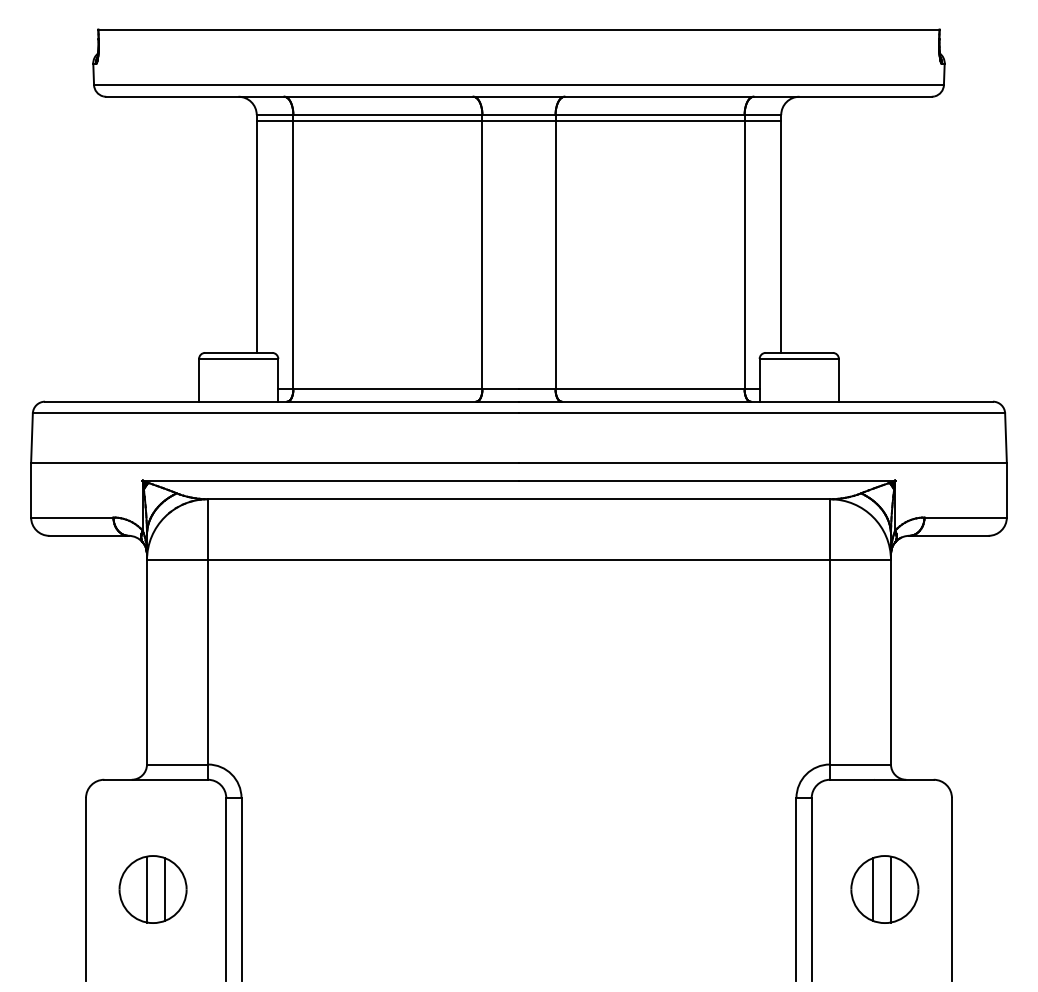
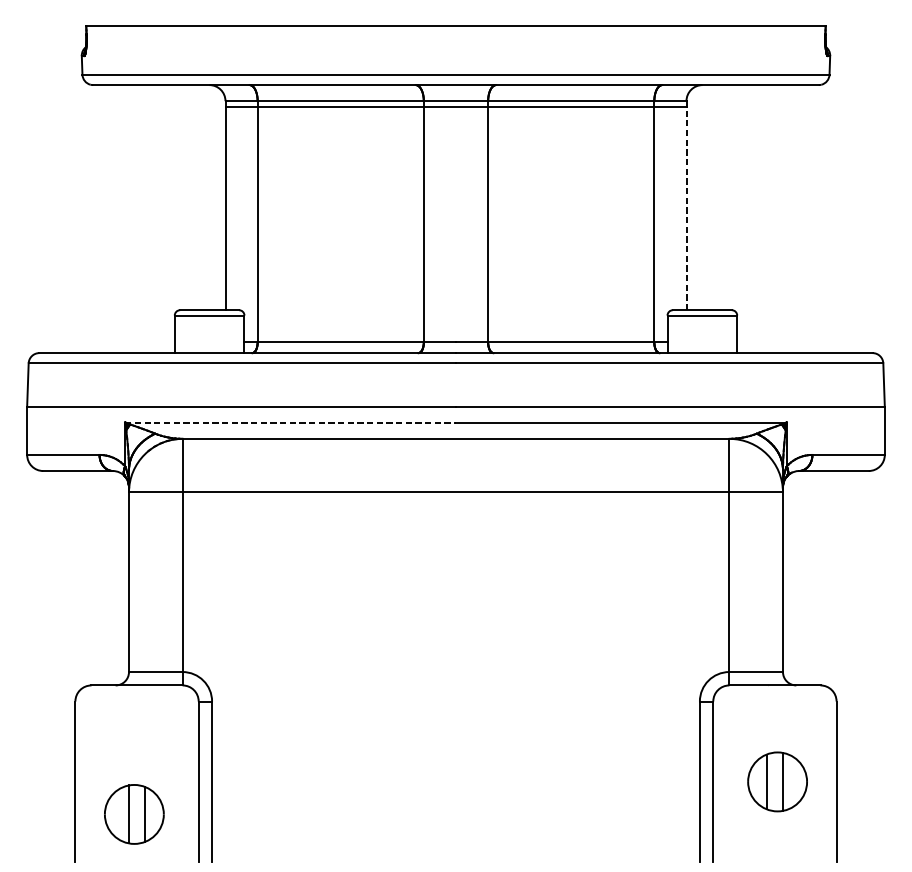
line: (781, 237) -> (686, 208), solid -> dashed
line: (331, 480) -> (291, 422), solid -> dashed
part: (152, 889) -> (133, 814), moved

